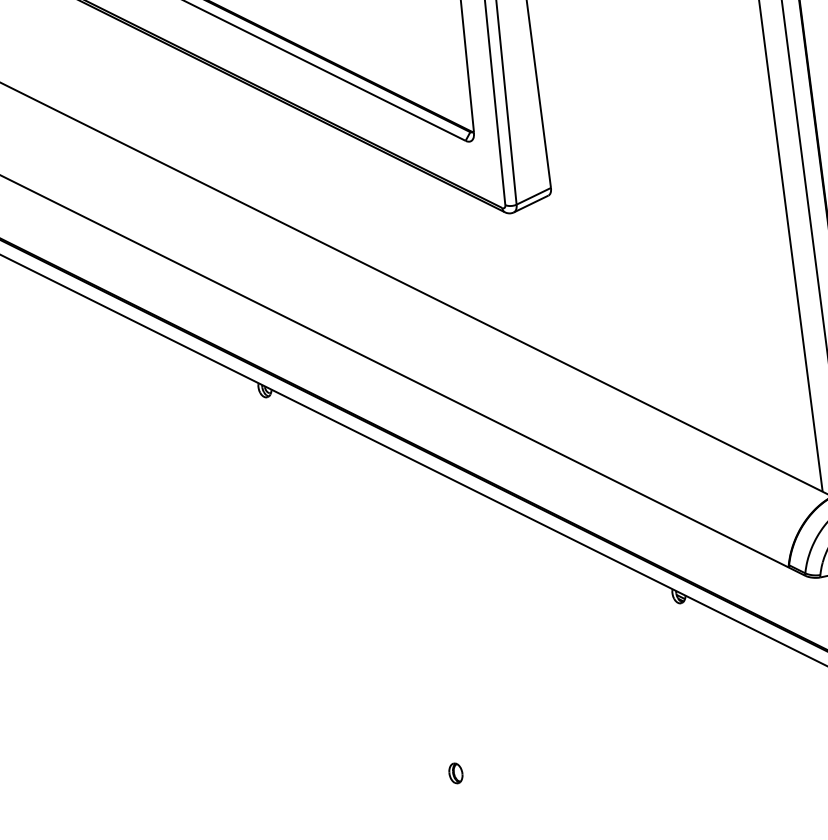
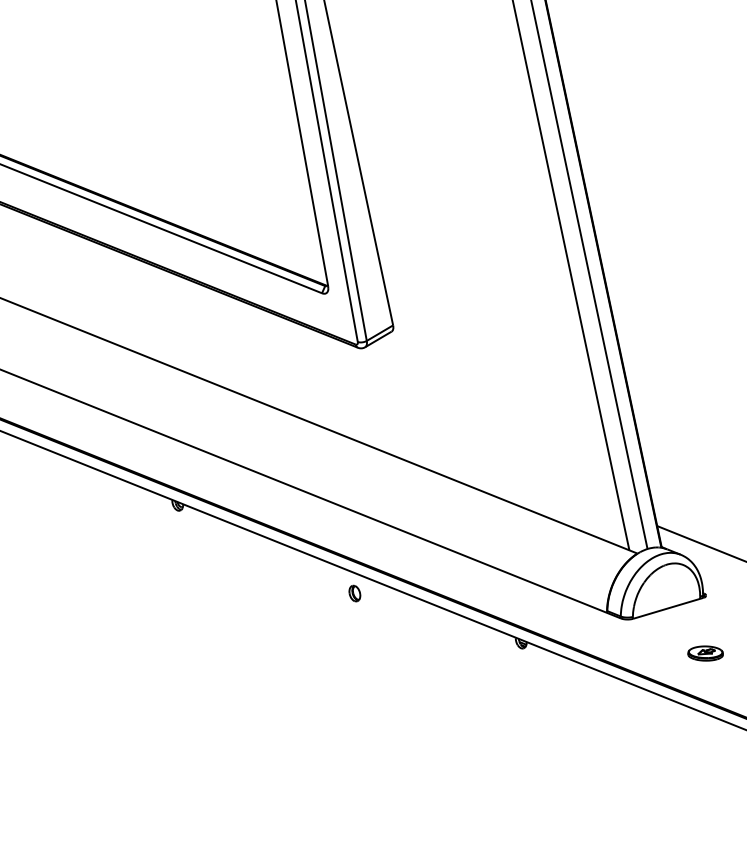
part: (455, 773) -> (354, 593), moved

